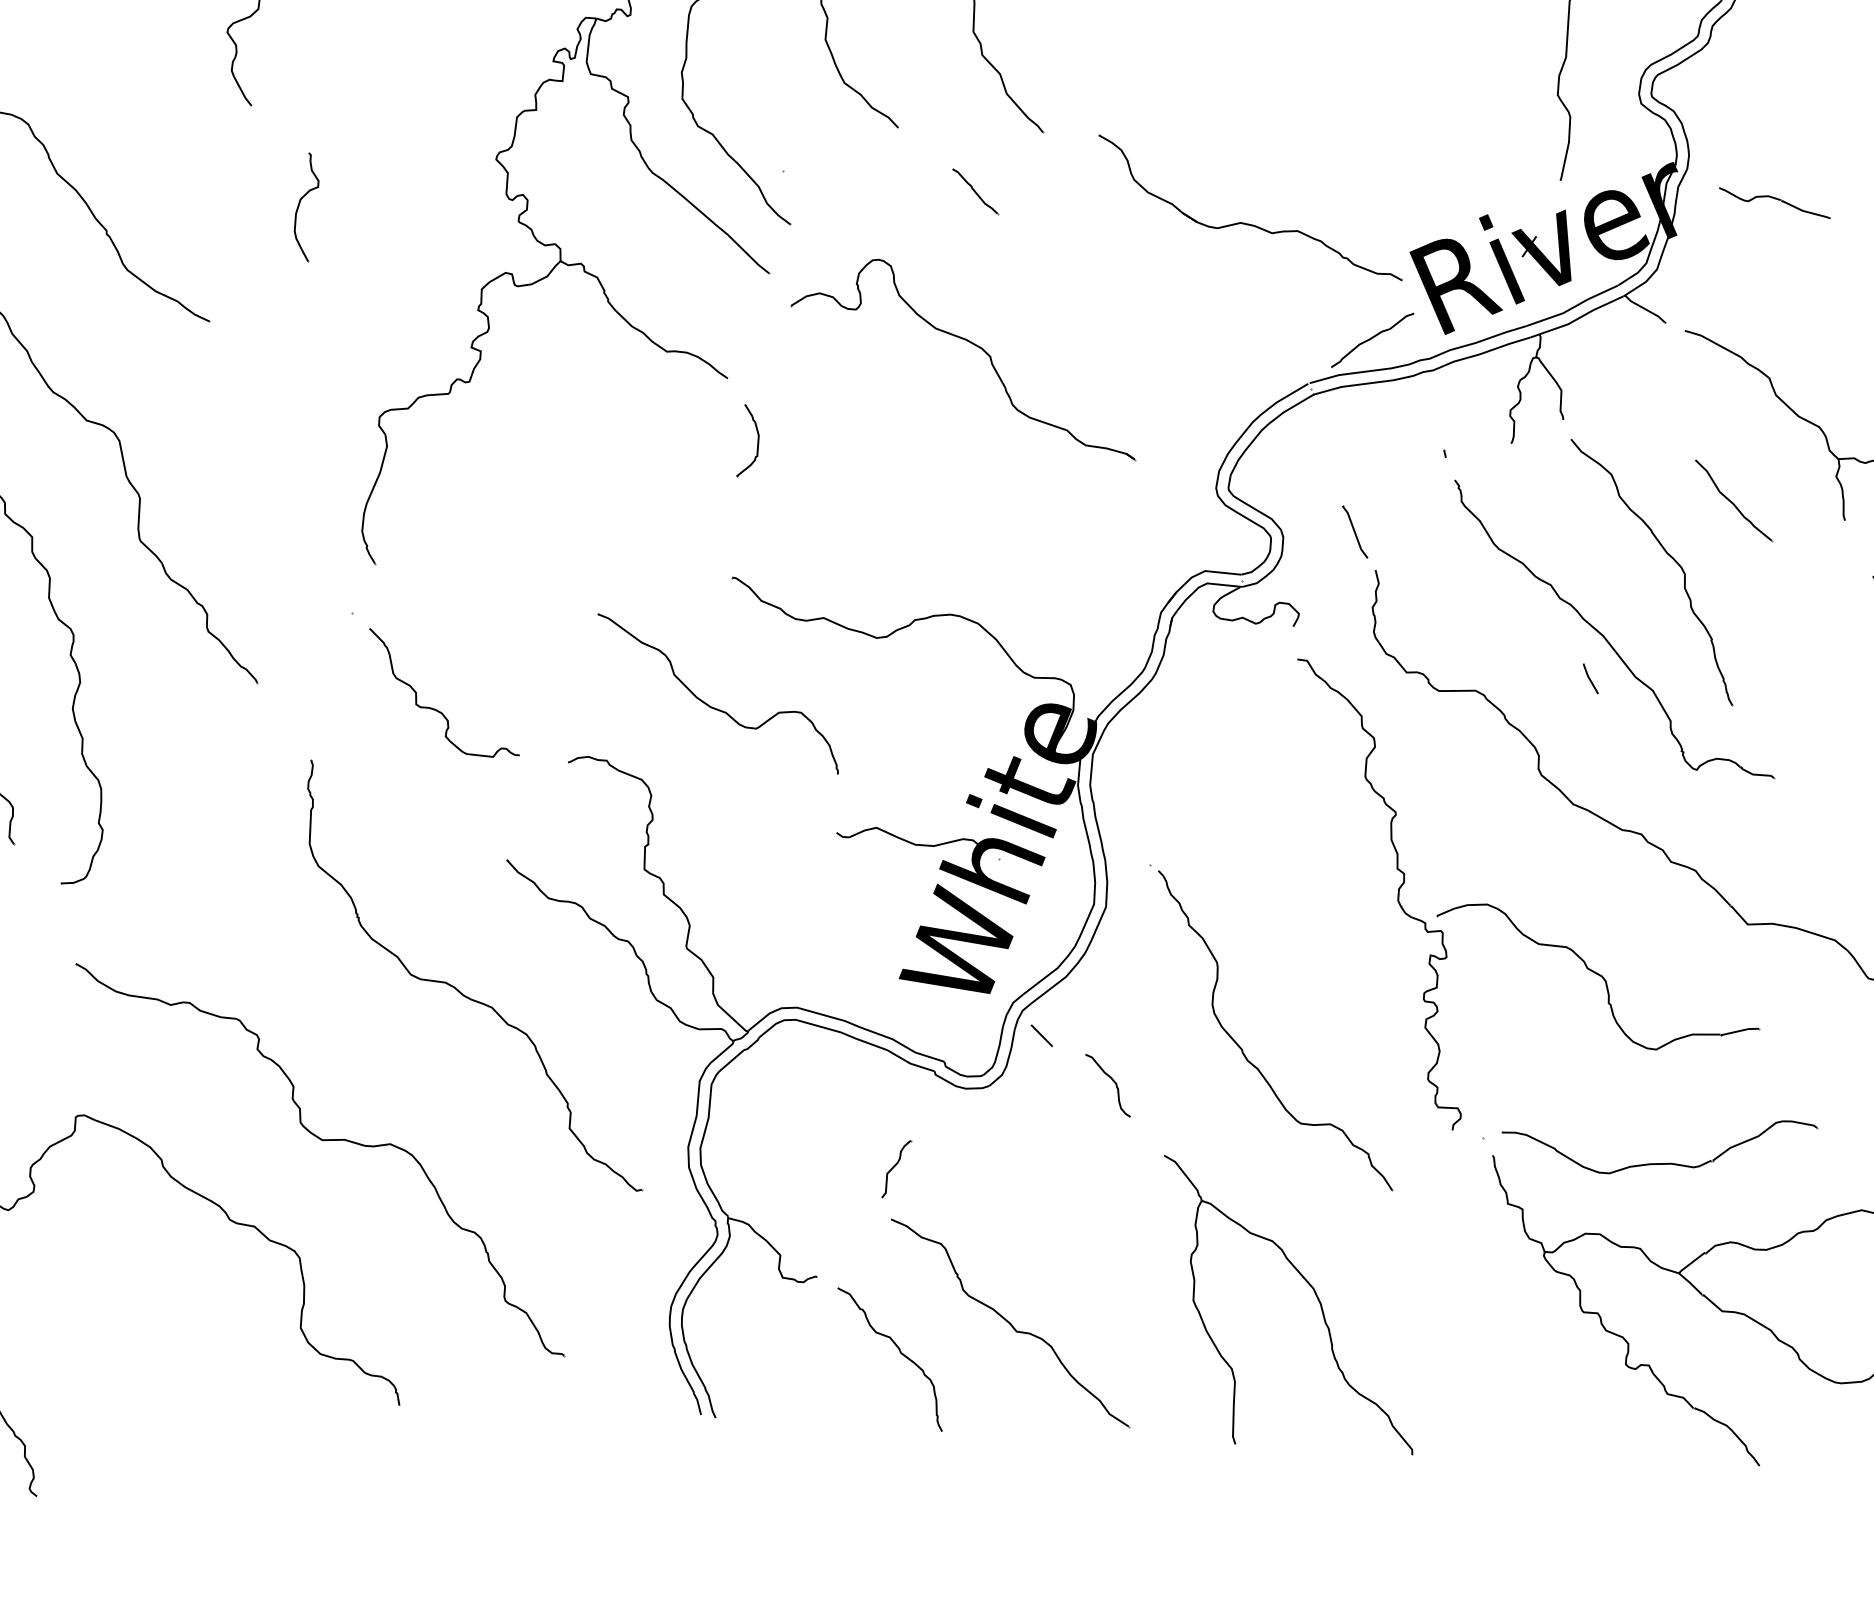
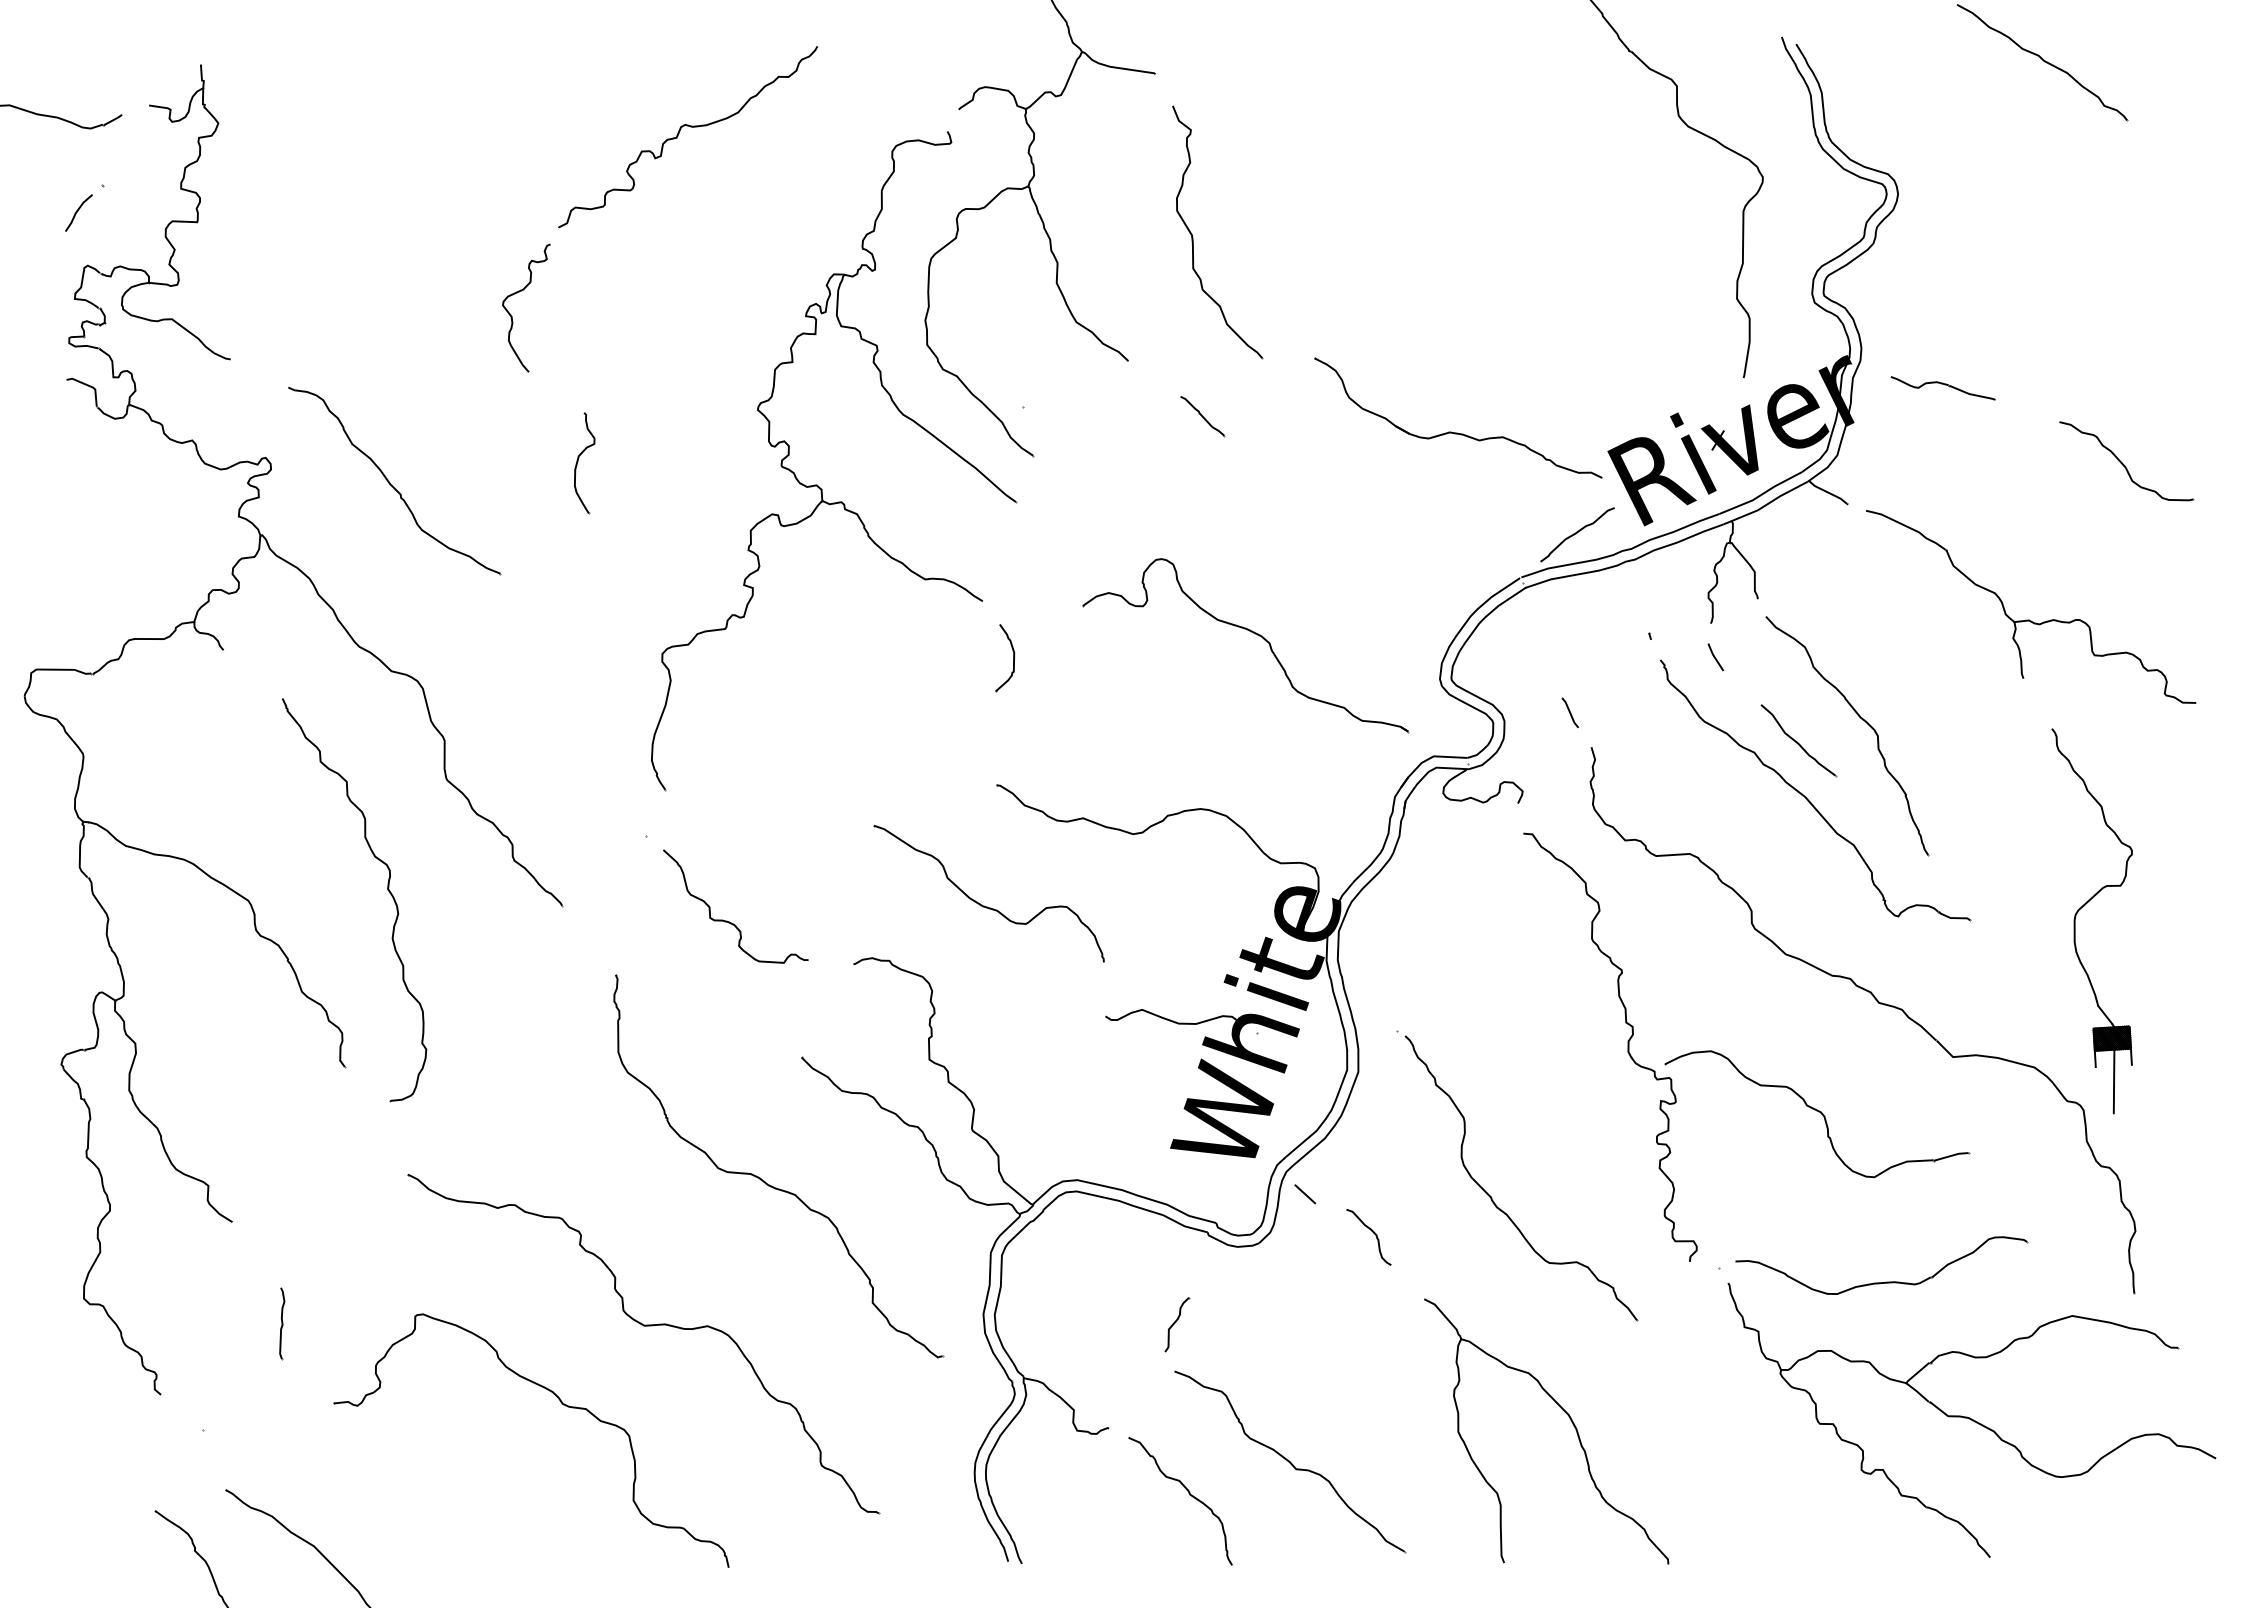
part: (971, 343) -> (1251, 632), moved
part: (1733, 500) -> (1798, 740), moved
part: (1353, 531) -> (1569, 712), size x0.62
line: (1590, 678) -> (1715, 657), moved

